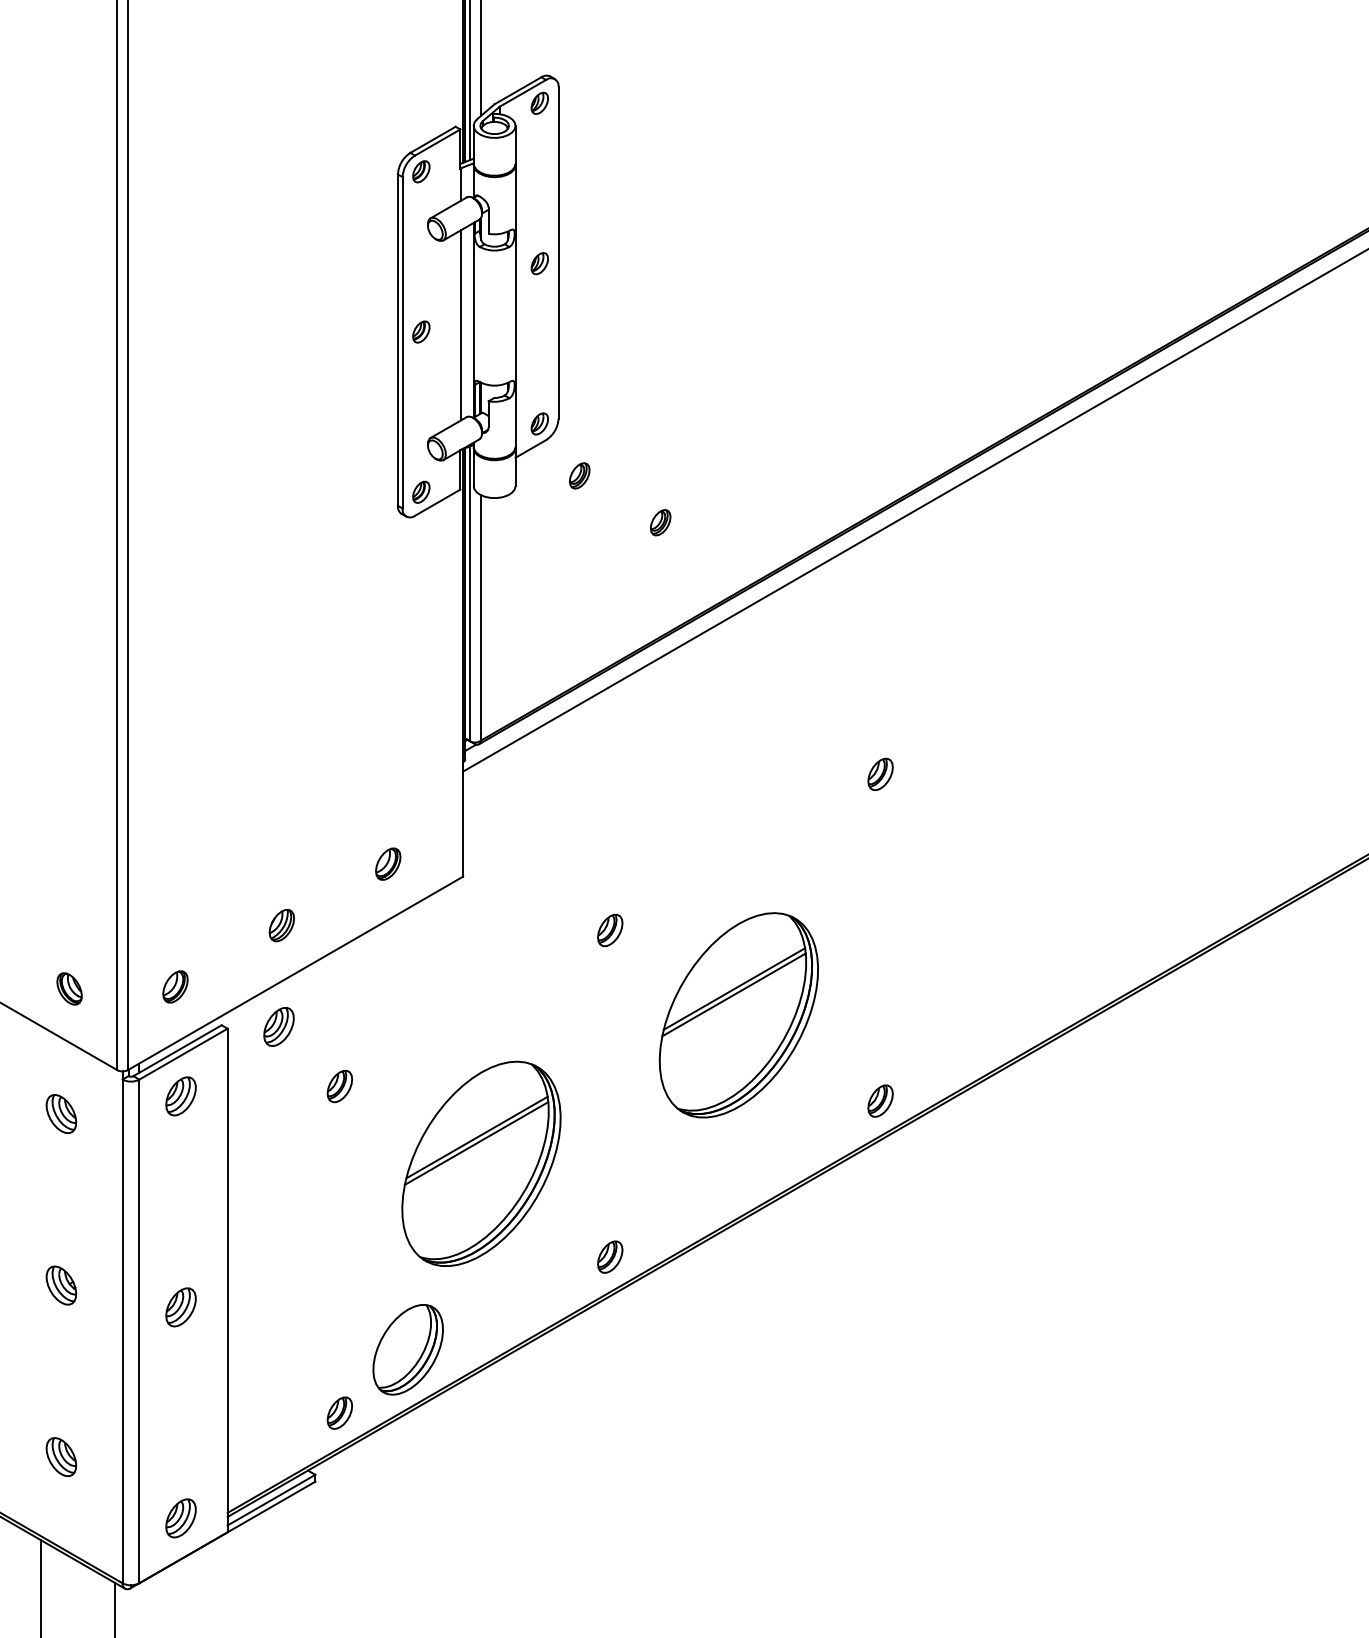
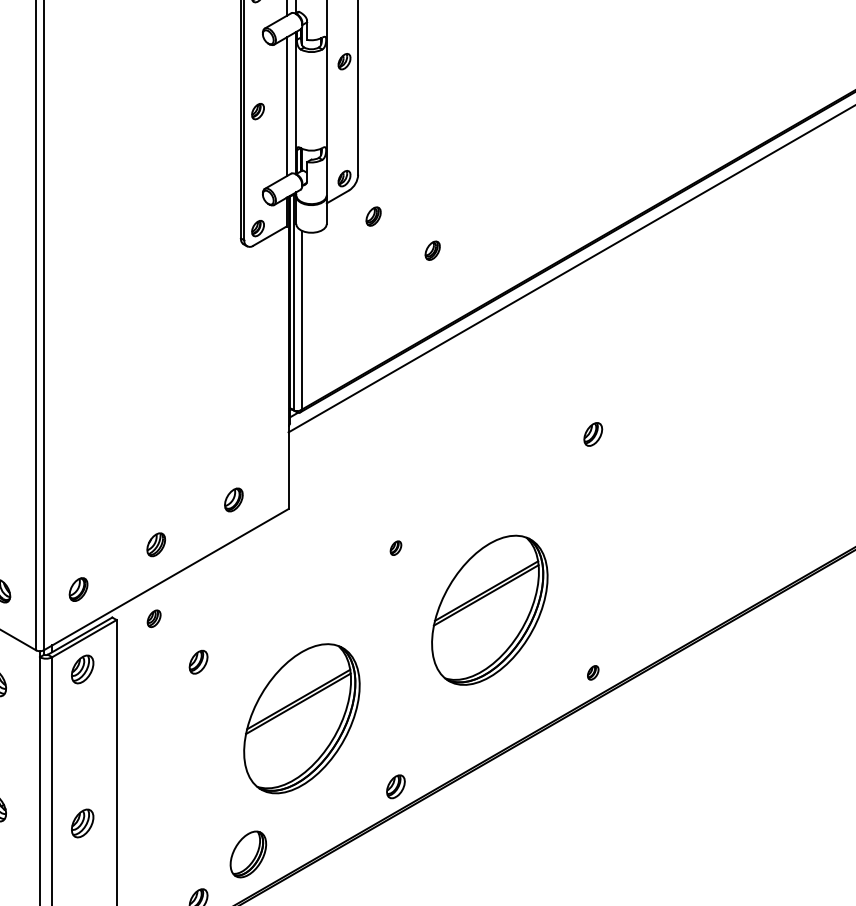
part: (610, 929) -> (396, 547), size x0.6
part: (278, 1026) -> (153, 618), size x0.6
part: (880, 1100) -> (593, 672), size x0.6
part: (407, 1349) -> (247, 854), size x0.7

